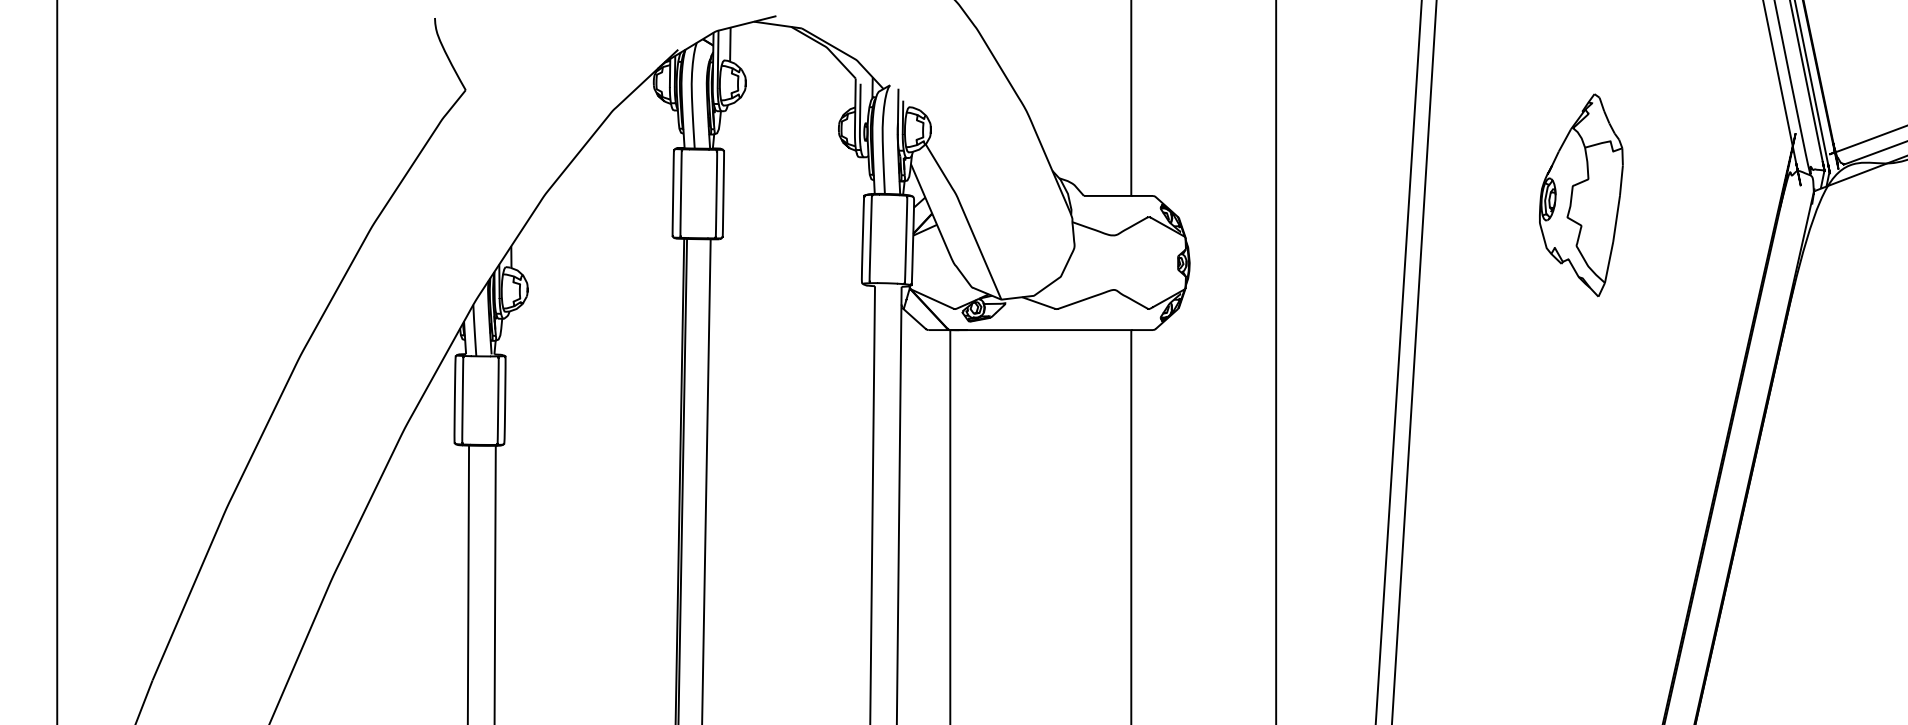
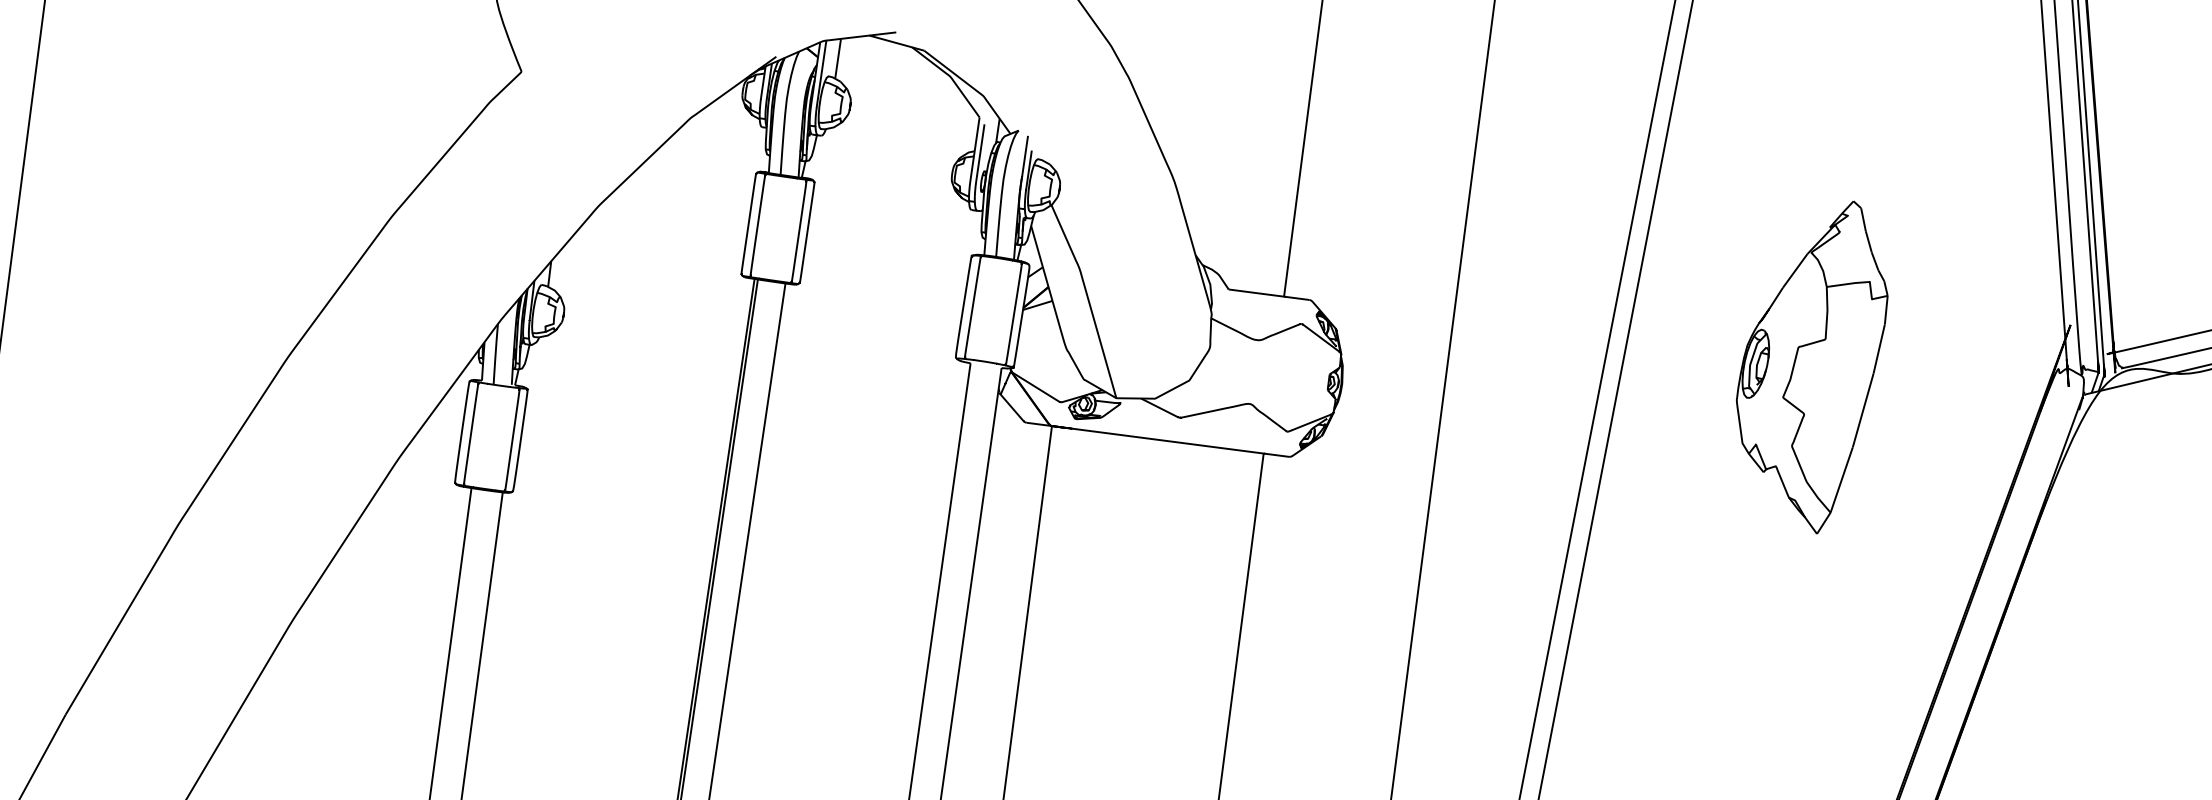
part: (1581, 195) -> (1810, 364), size x1.4

